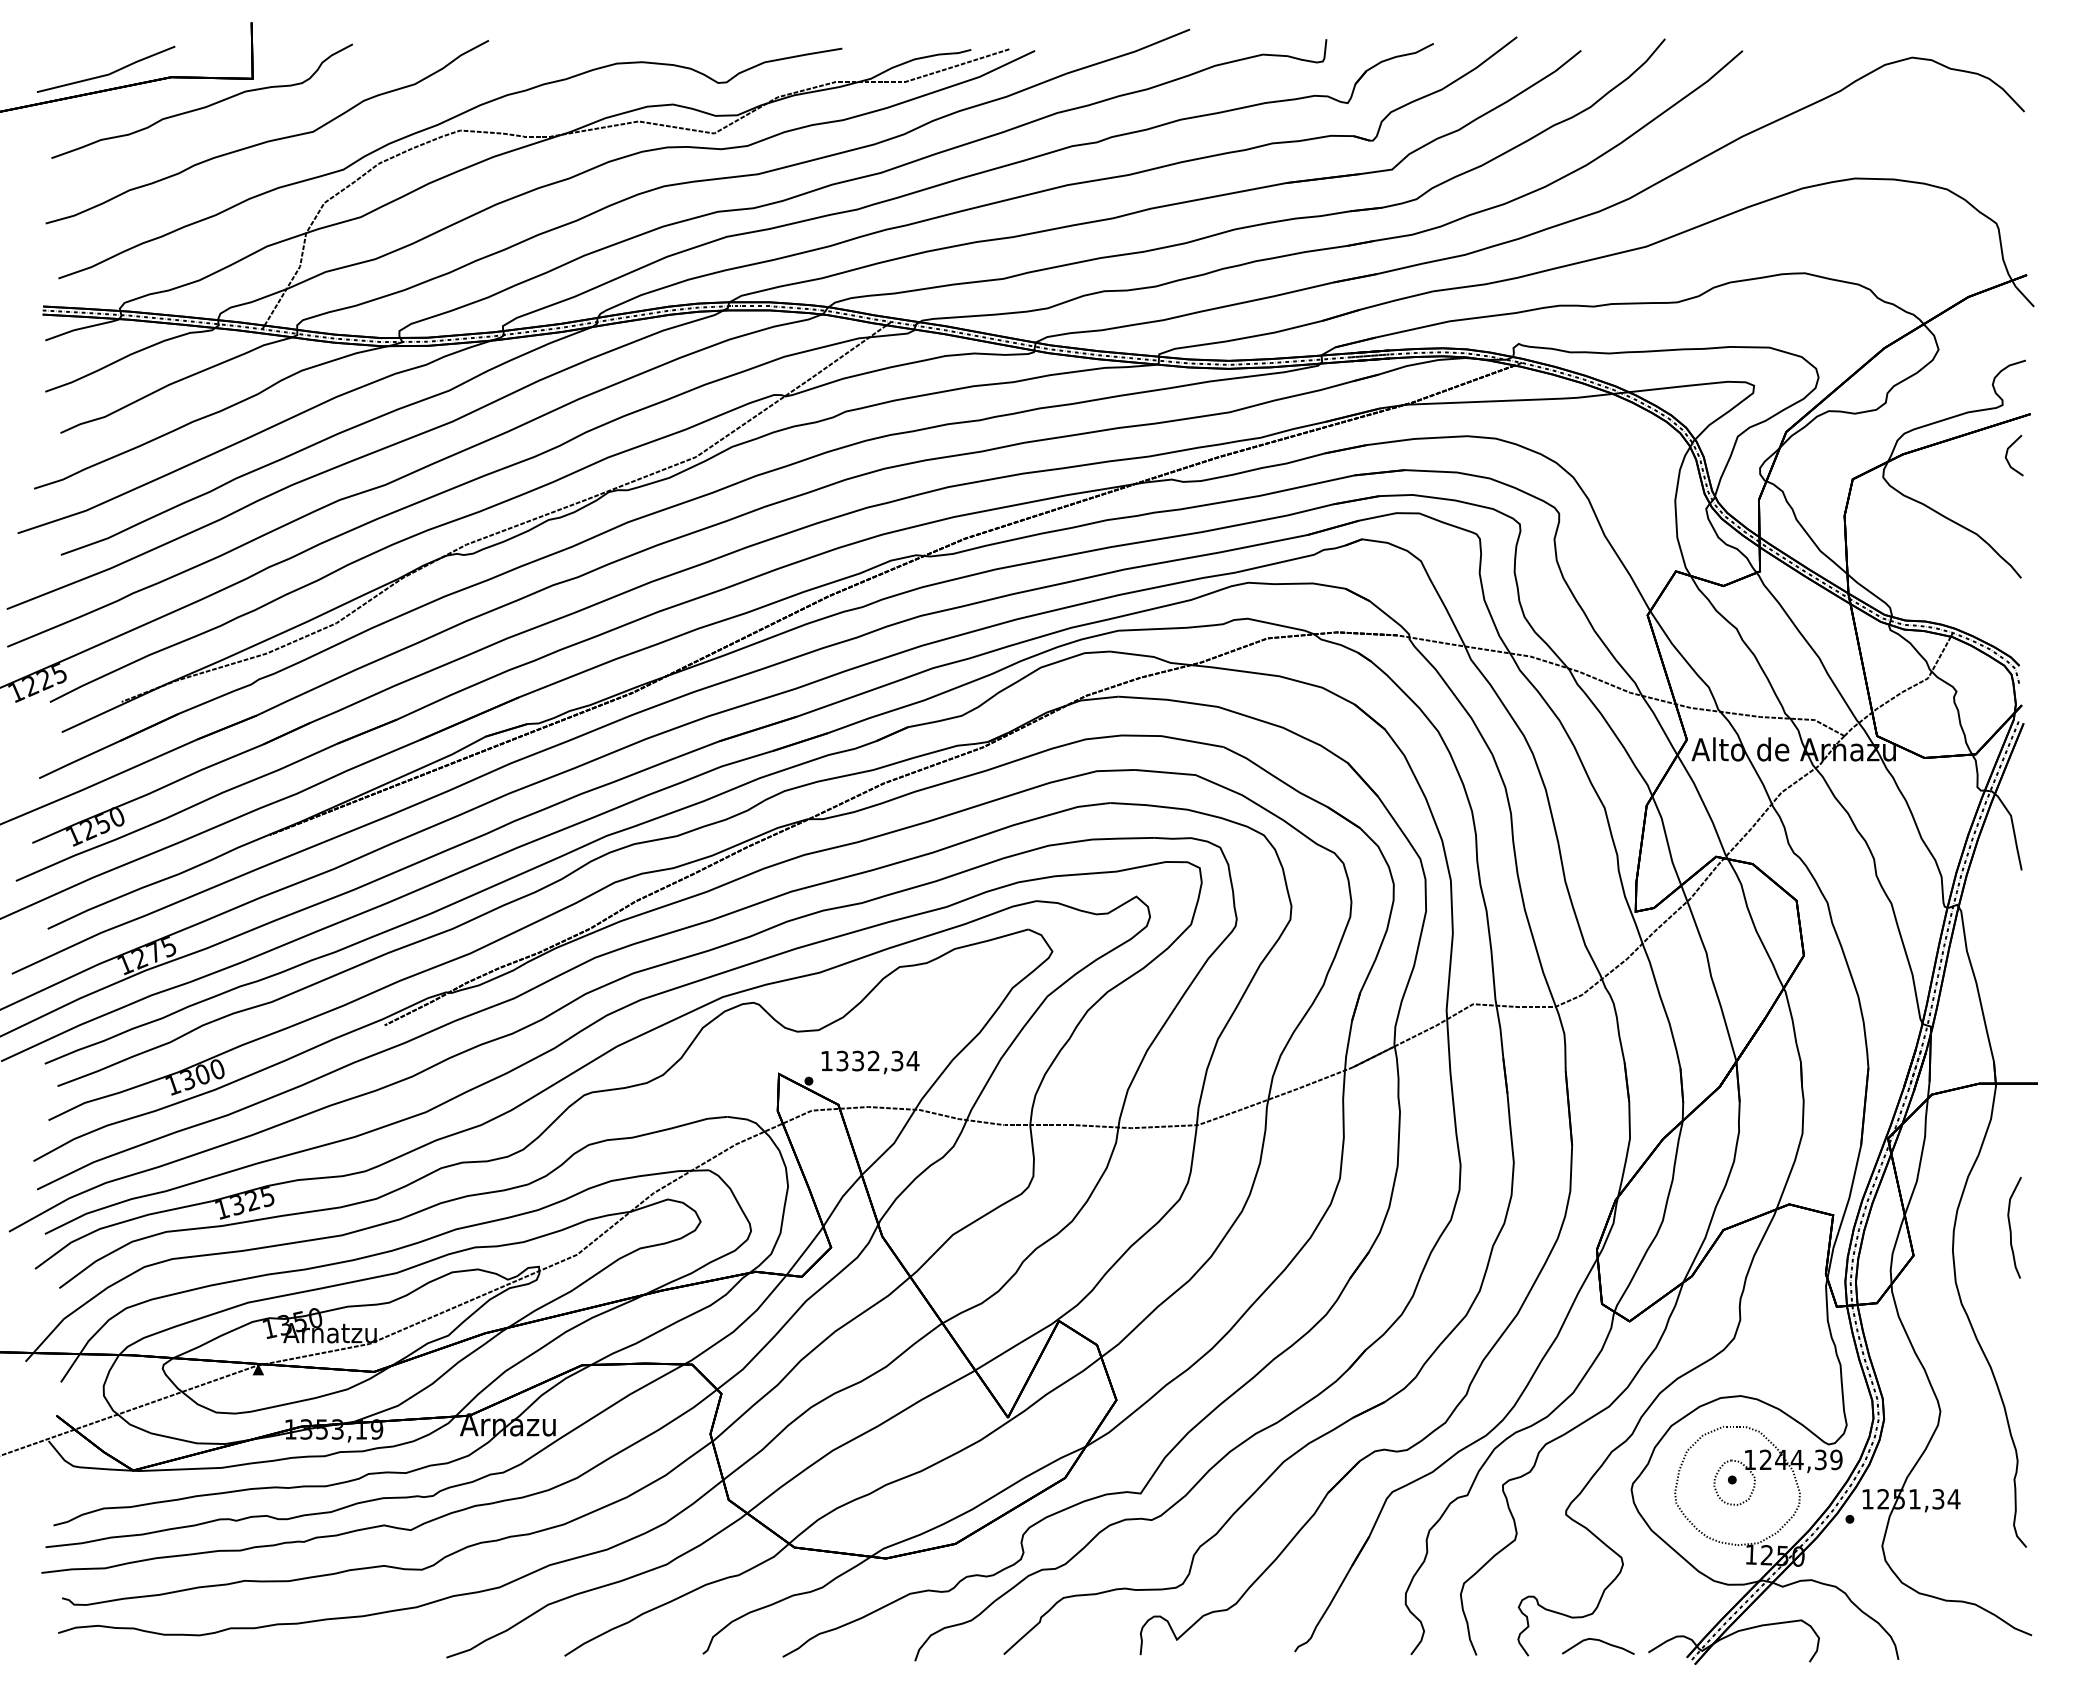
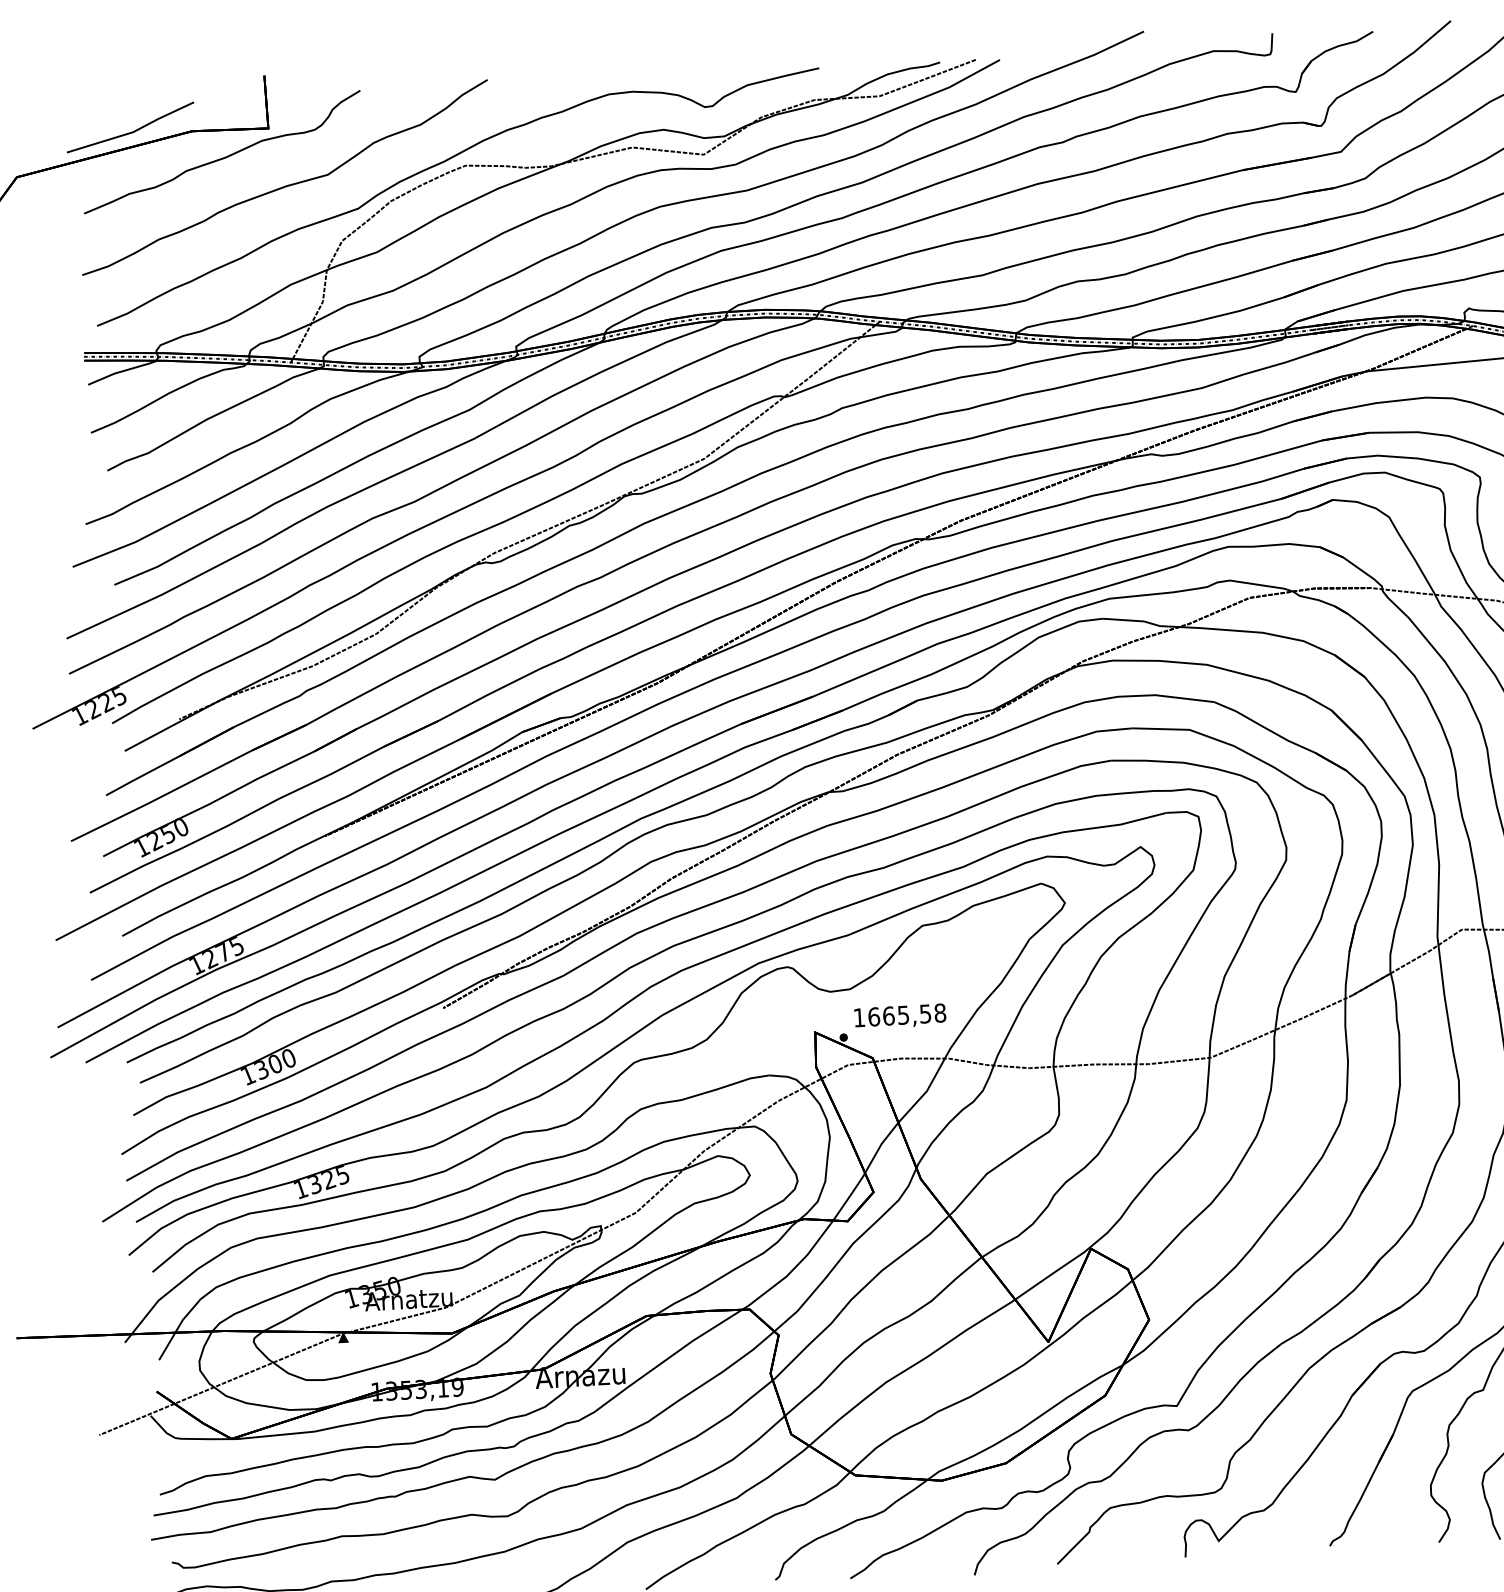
text: (877, 1060) -> (906, 1014), 1332,34 -> 1665,58

